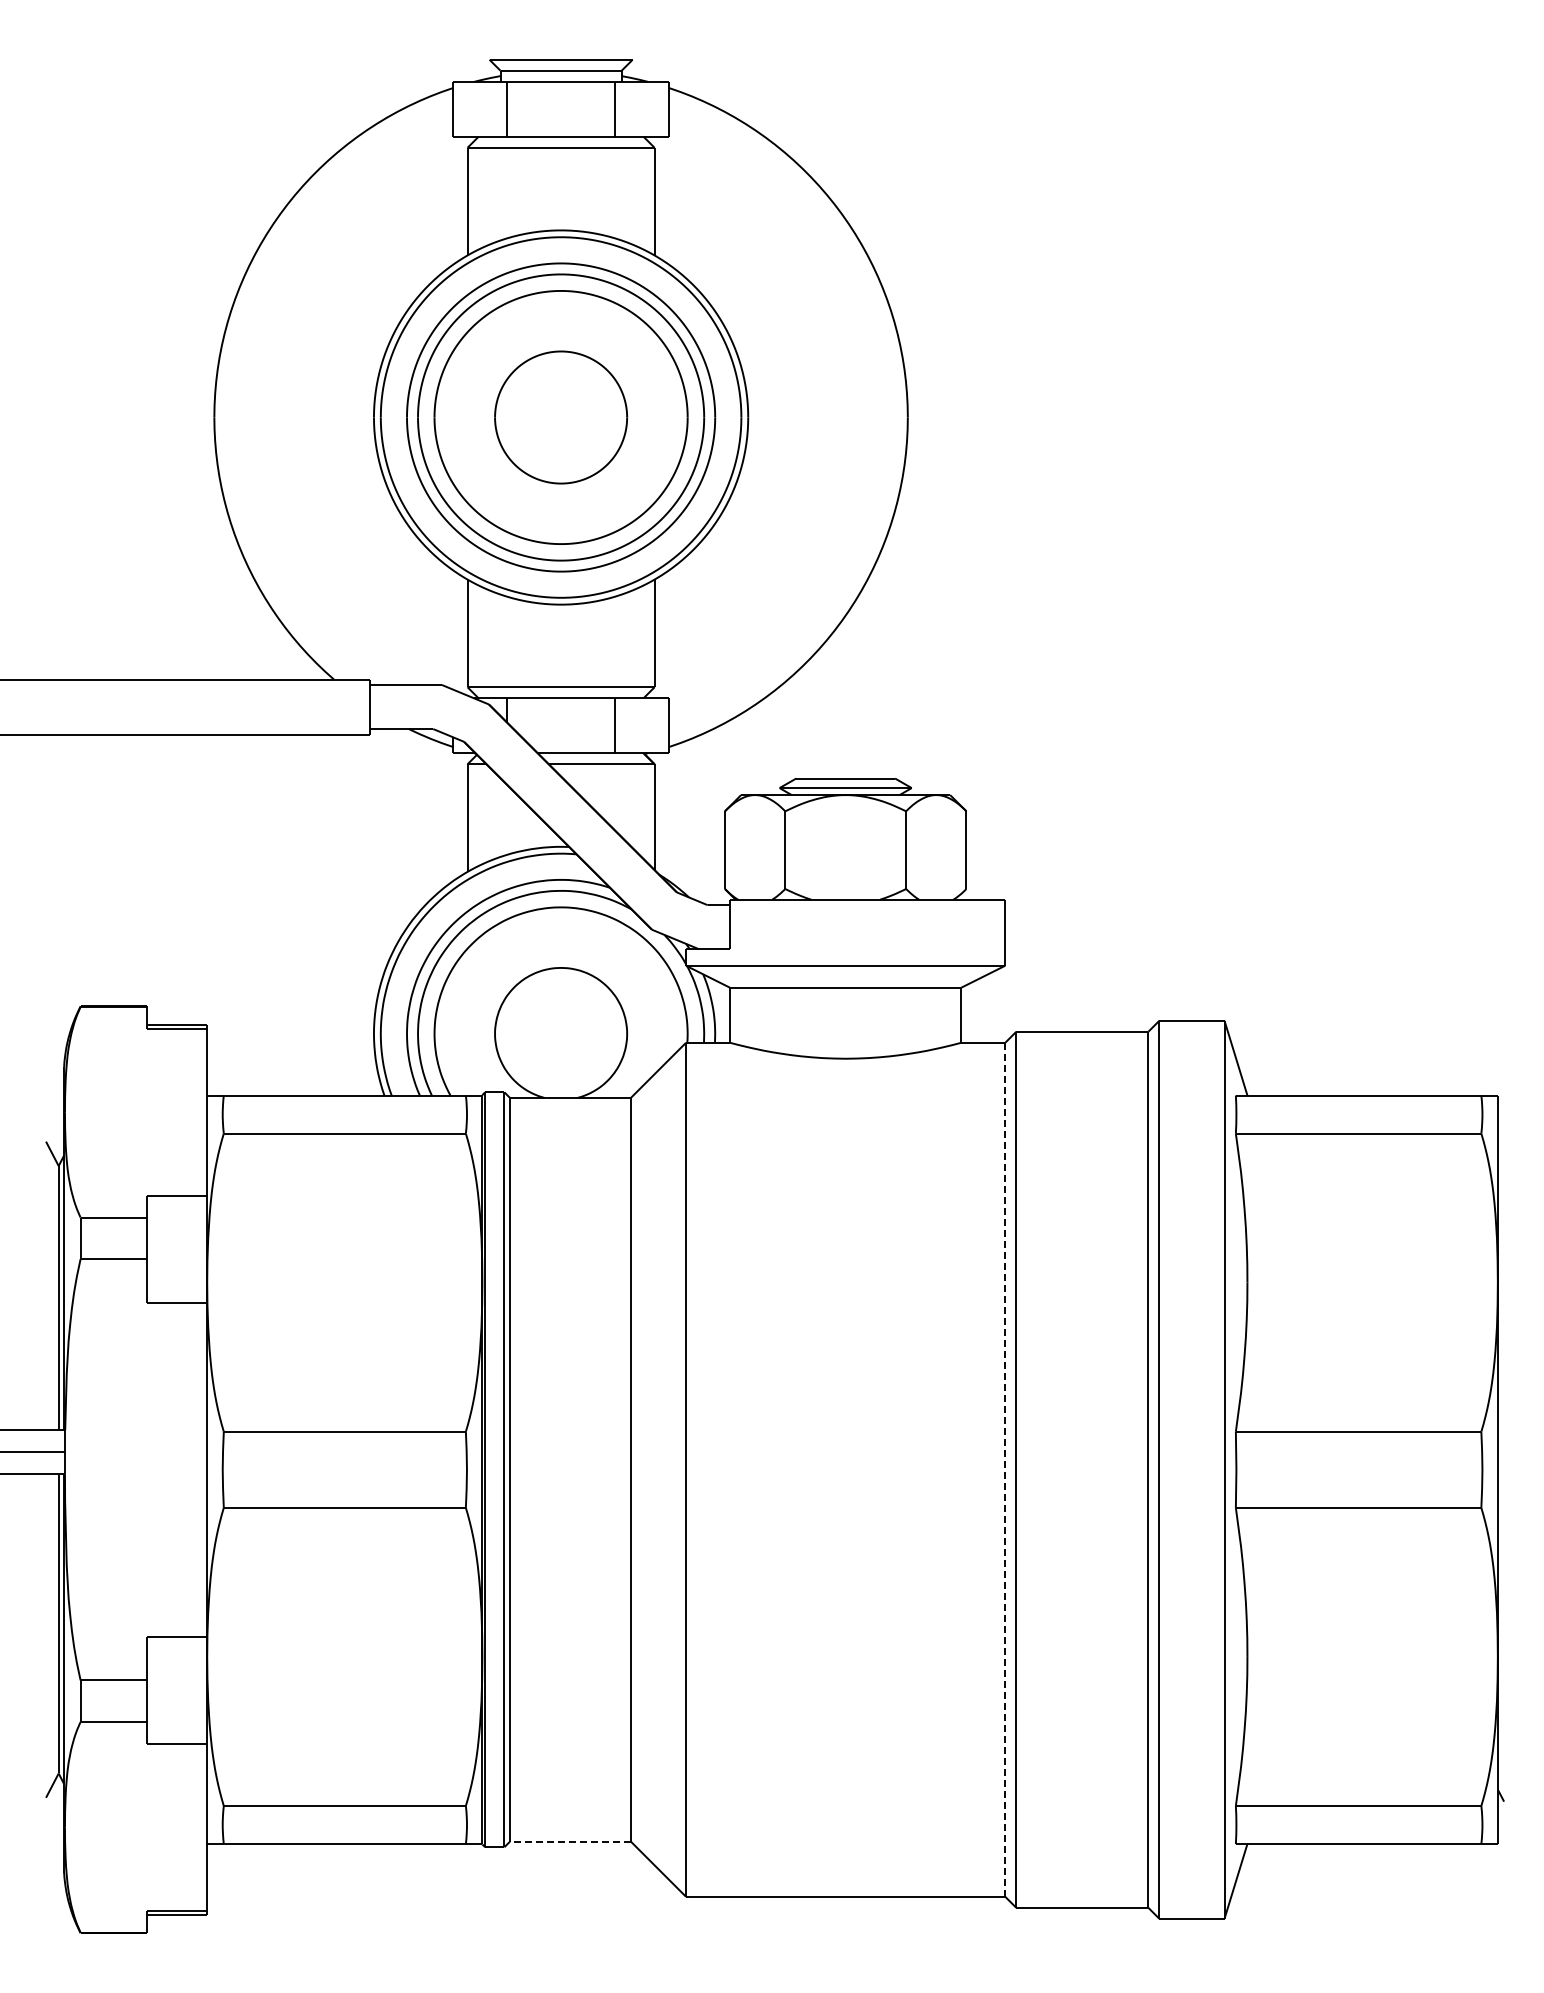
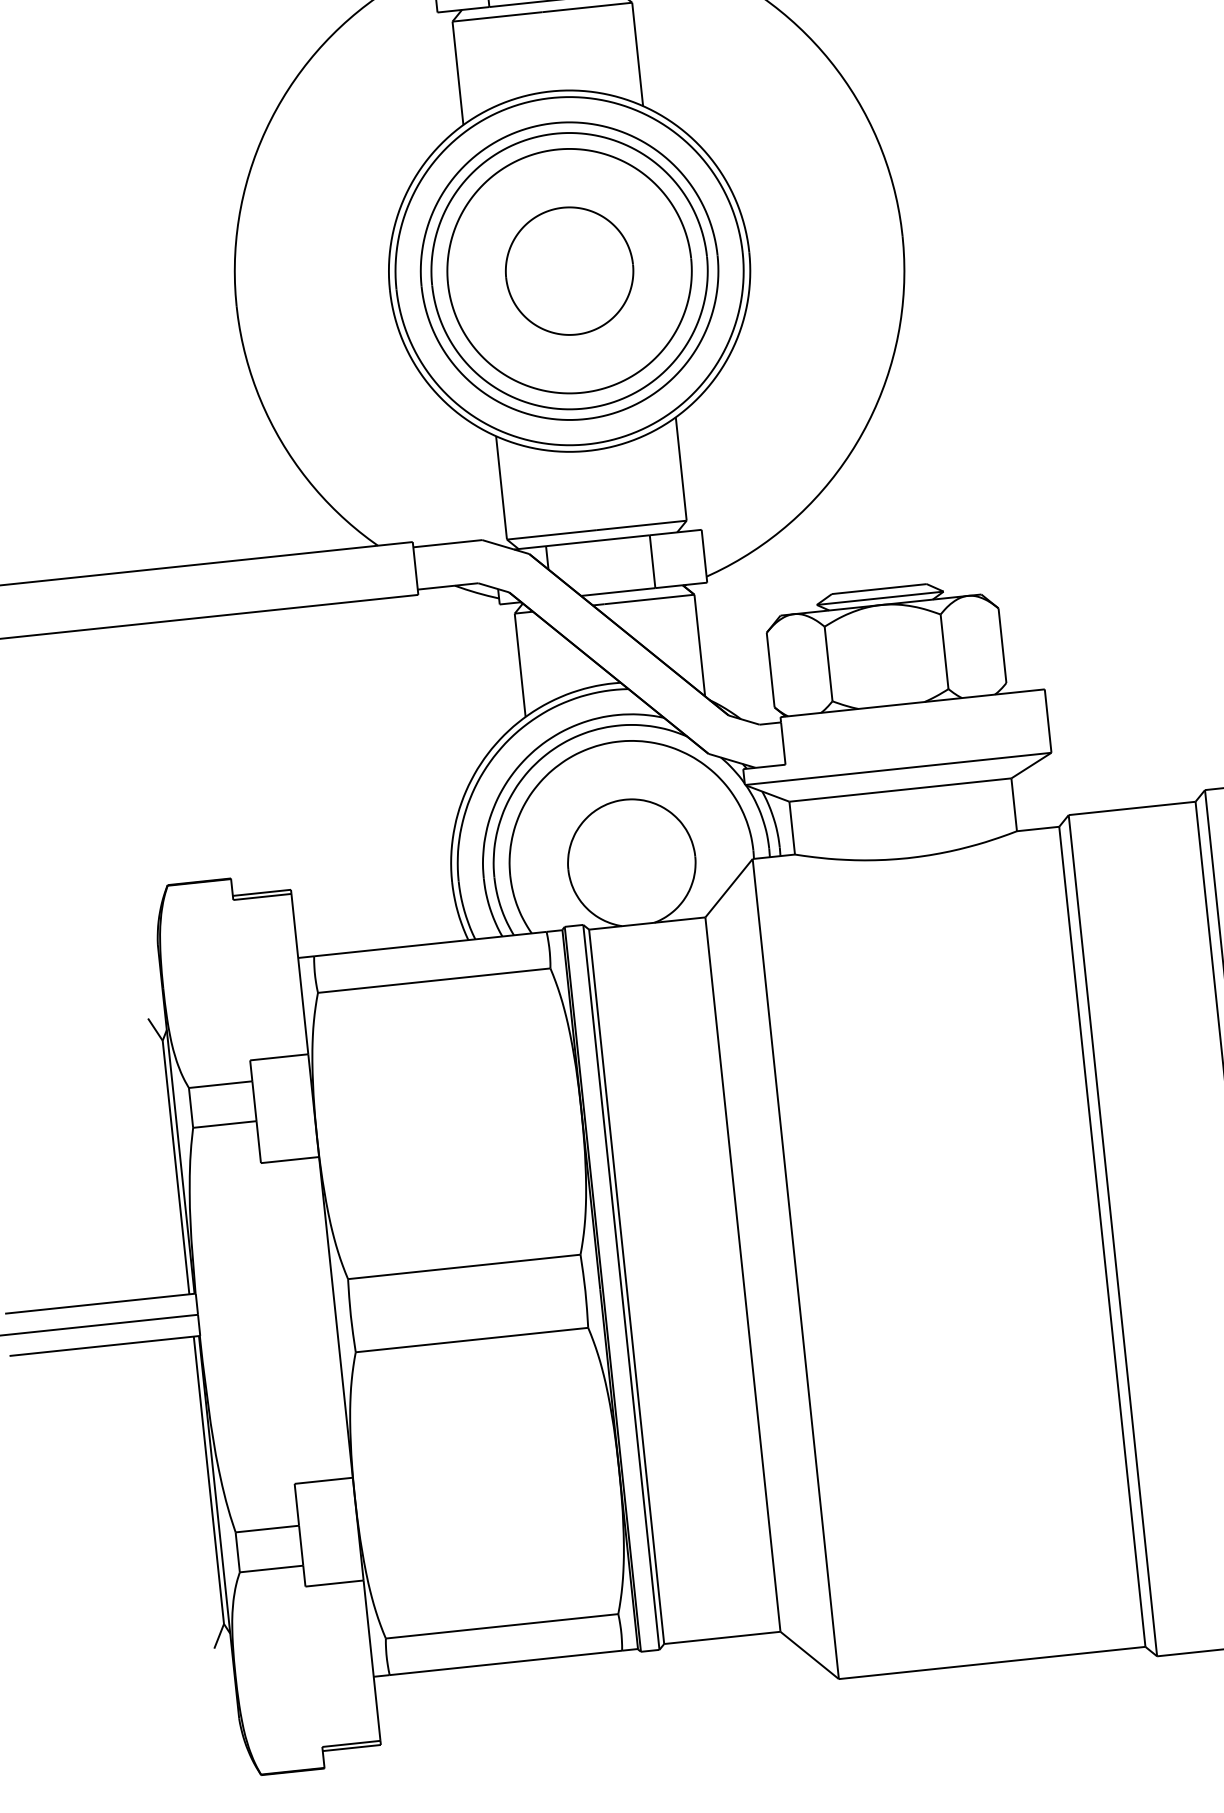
line: (1005, 1469) -> (1102, 1236), dashed -> solid
line: (570, 1841) -> (722, 1637), dashed -> solid

